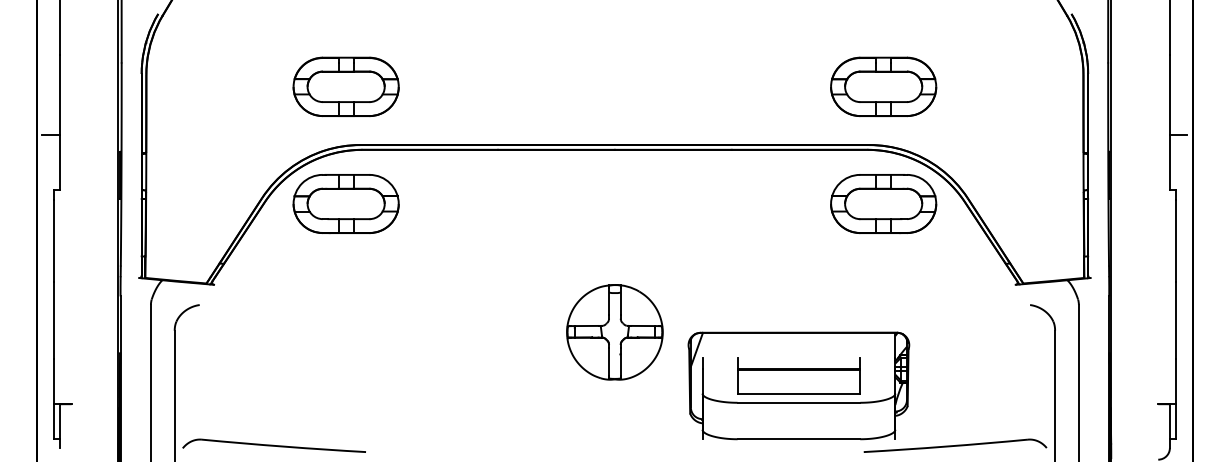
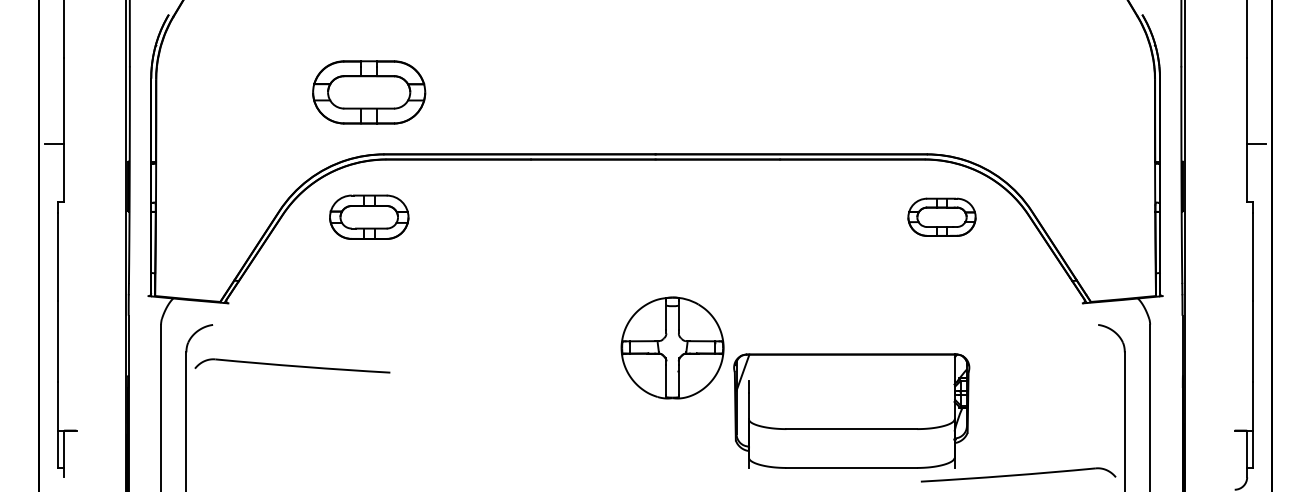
part: (883, 86) -> (941, 92), removed
part: (346, 204) -> (369, 217), size x0.7
part: (883, 204) -> (941, 217), size x0.6
part: (614, 331) -> (672, 347), moved
part: (798, 375) -> (851, 399), removed
part: (274, 445) -> (292, 365), moved

